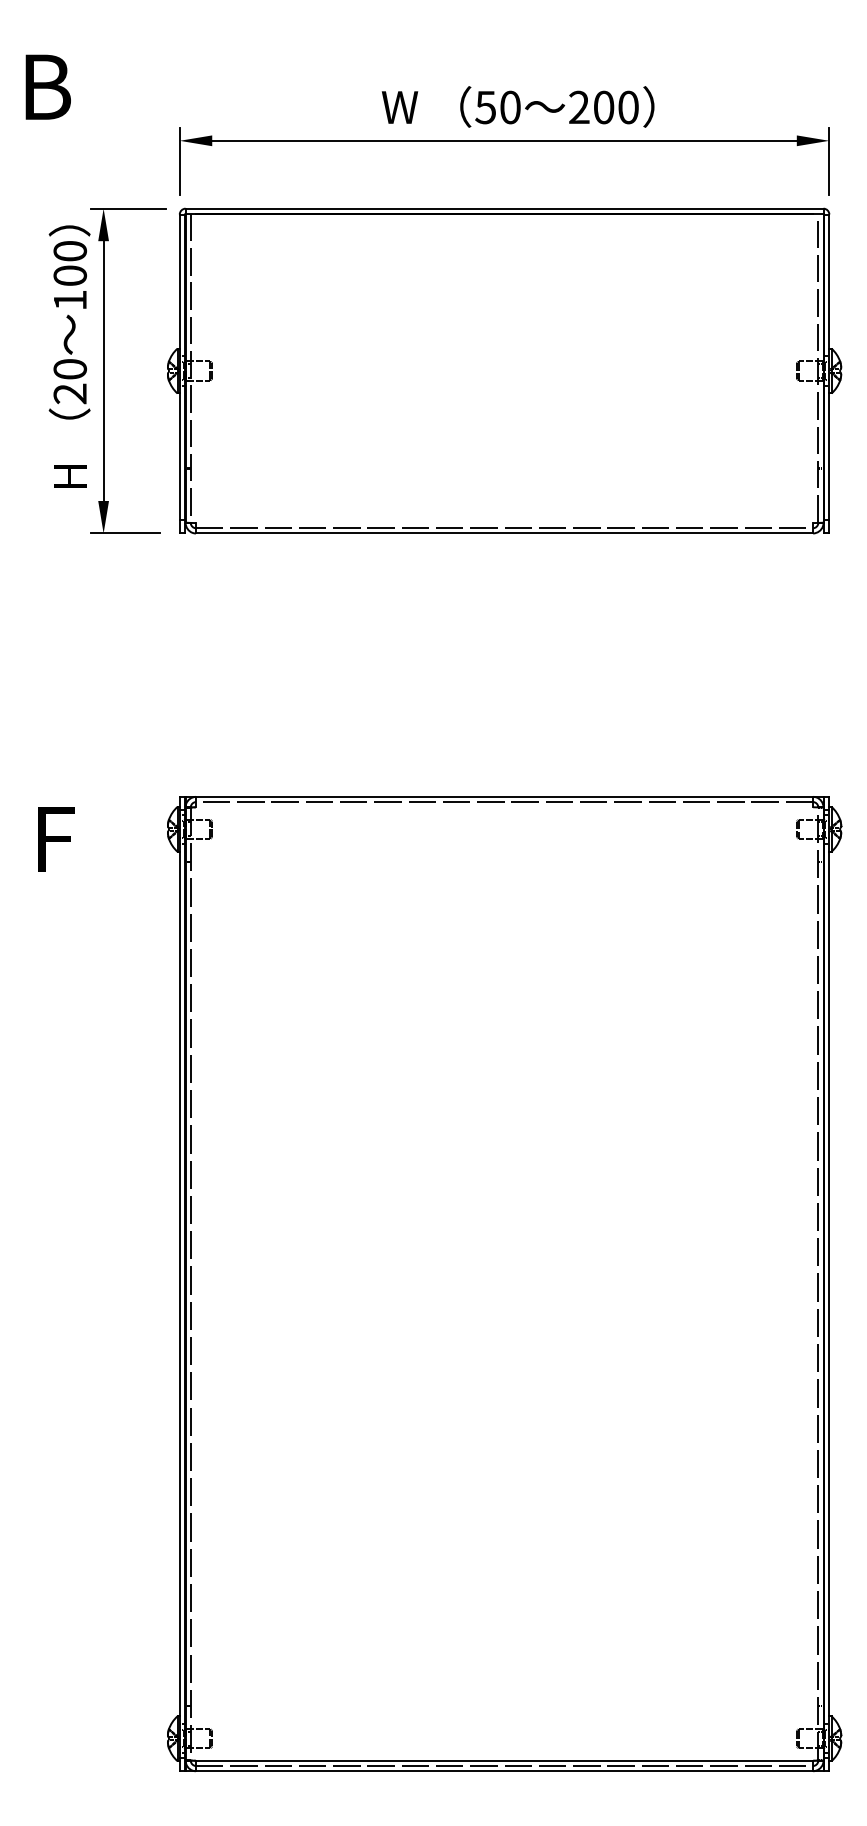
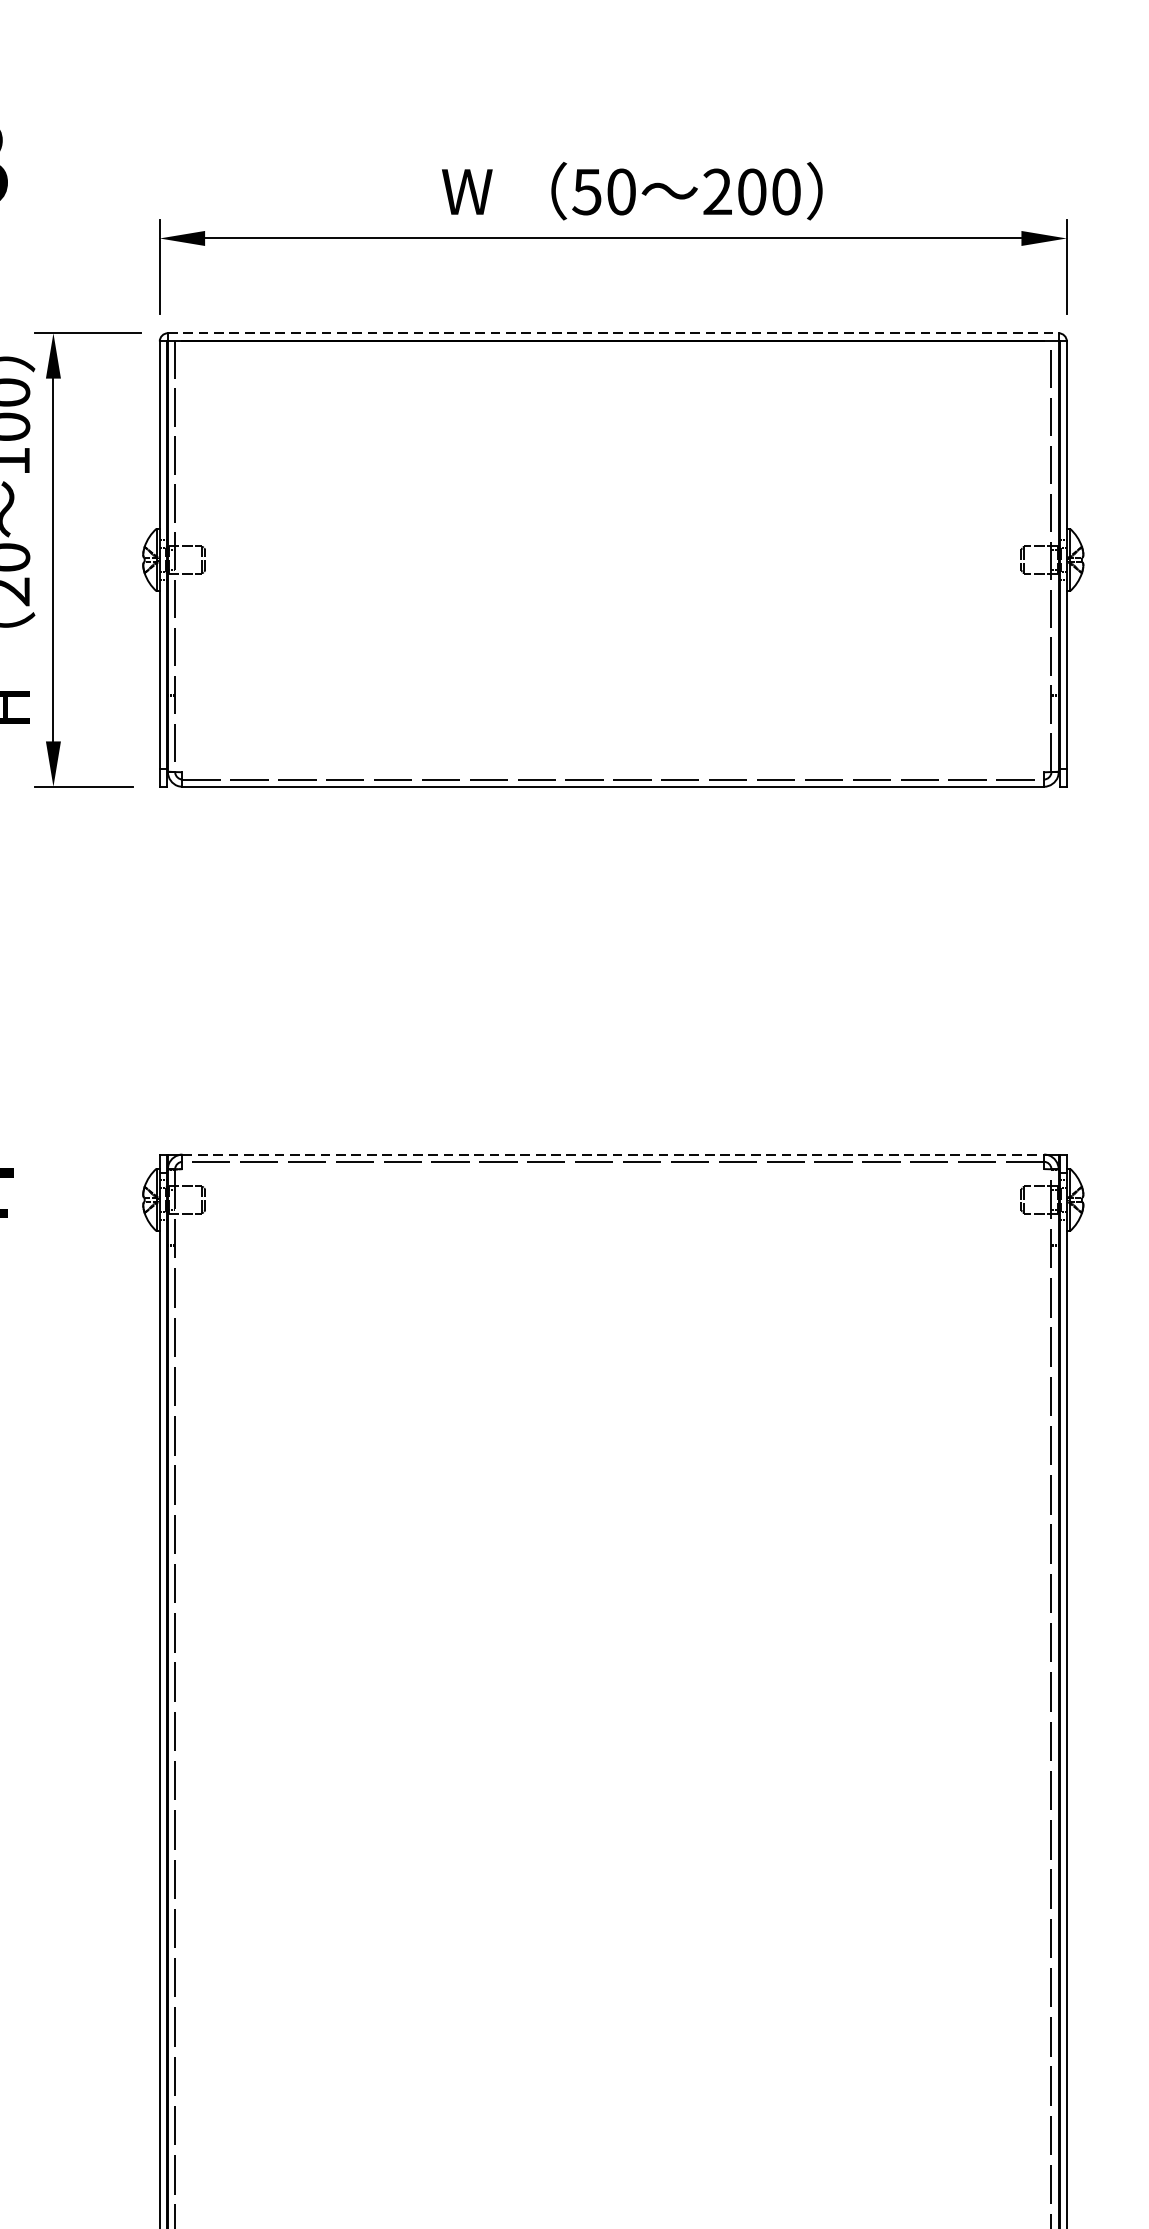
line: (504, 208) -> (613, 332), solid -> dashed
line: (504, 796) -> (613, 1154), solid -> dashed

